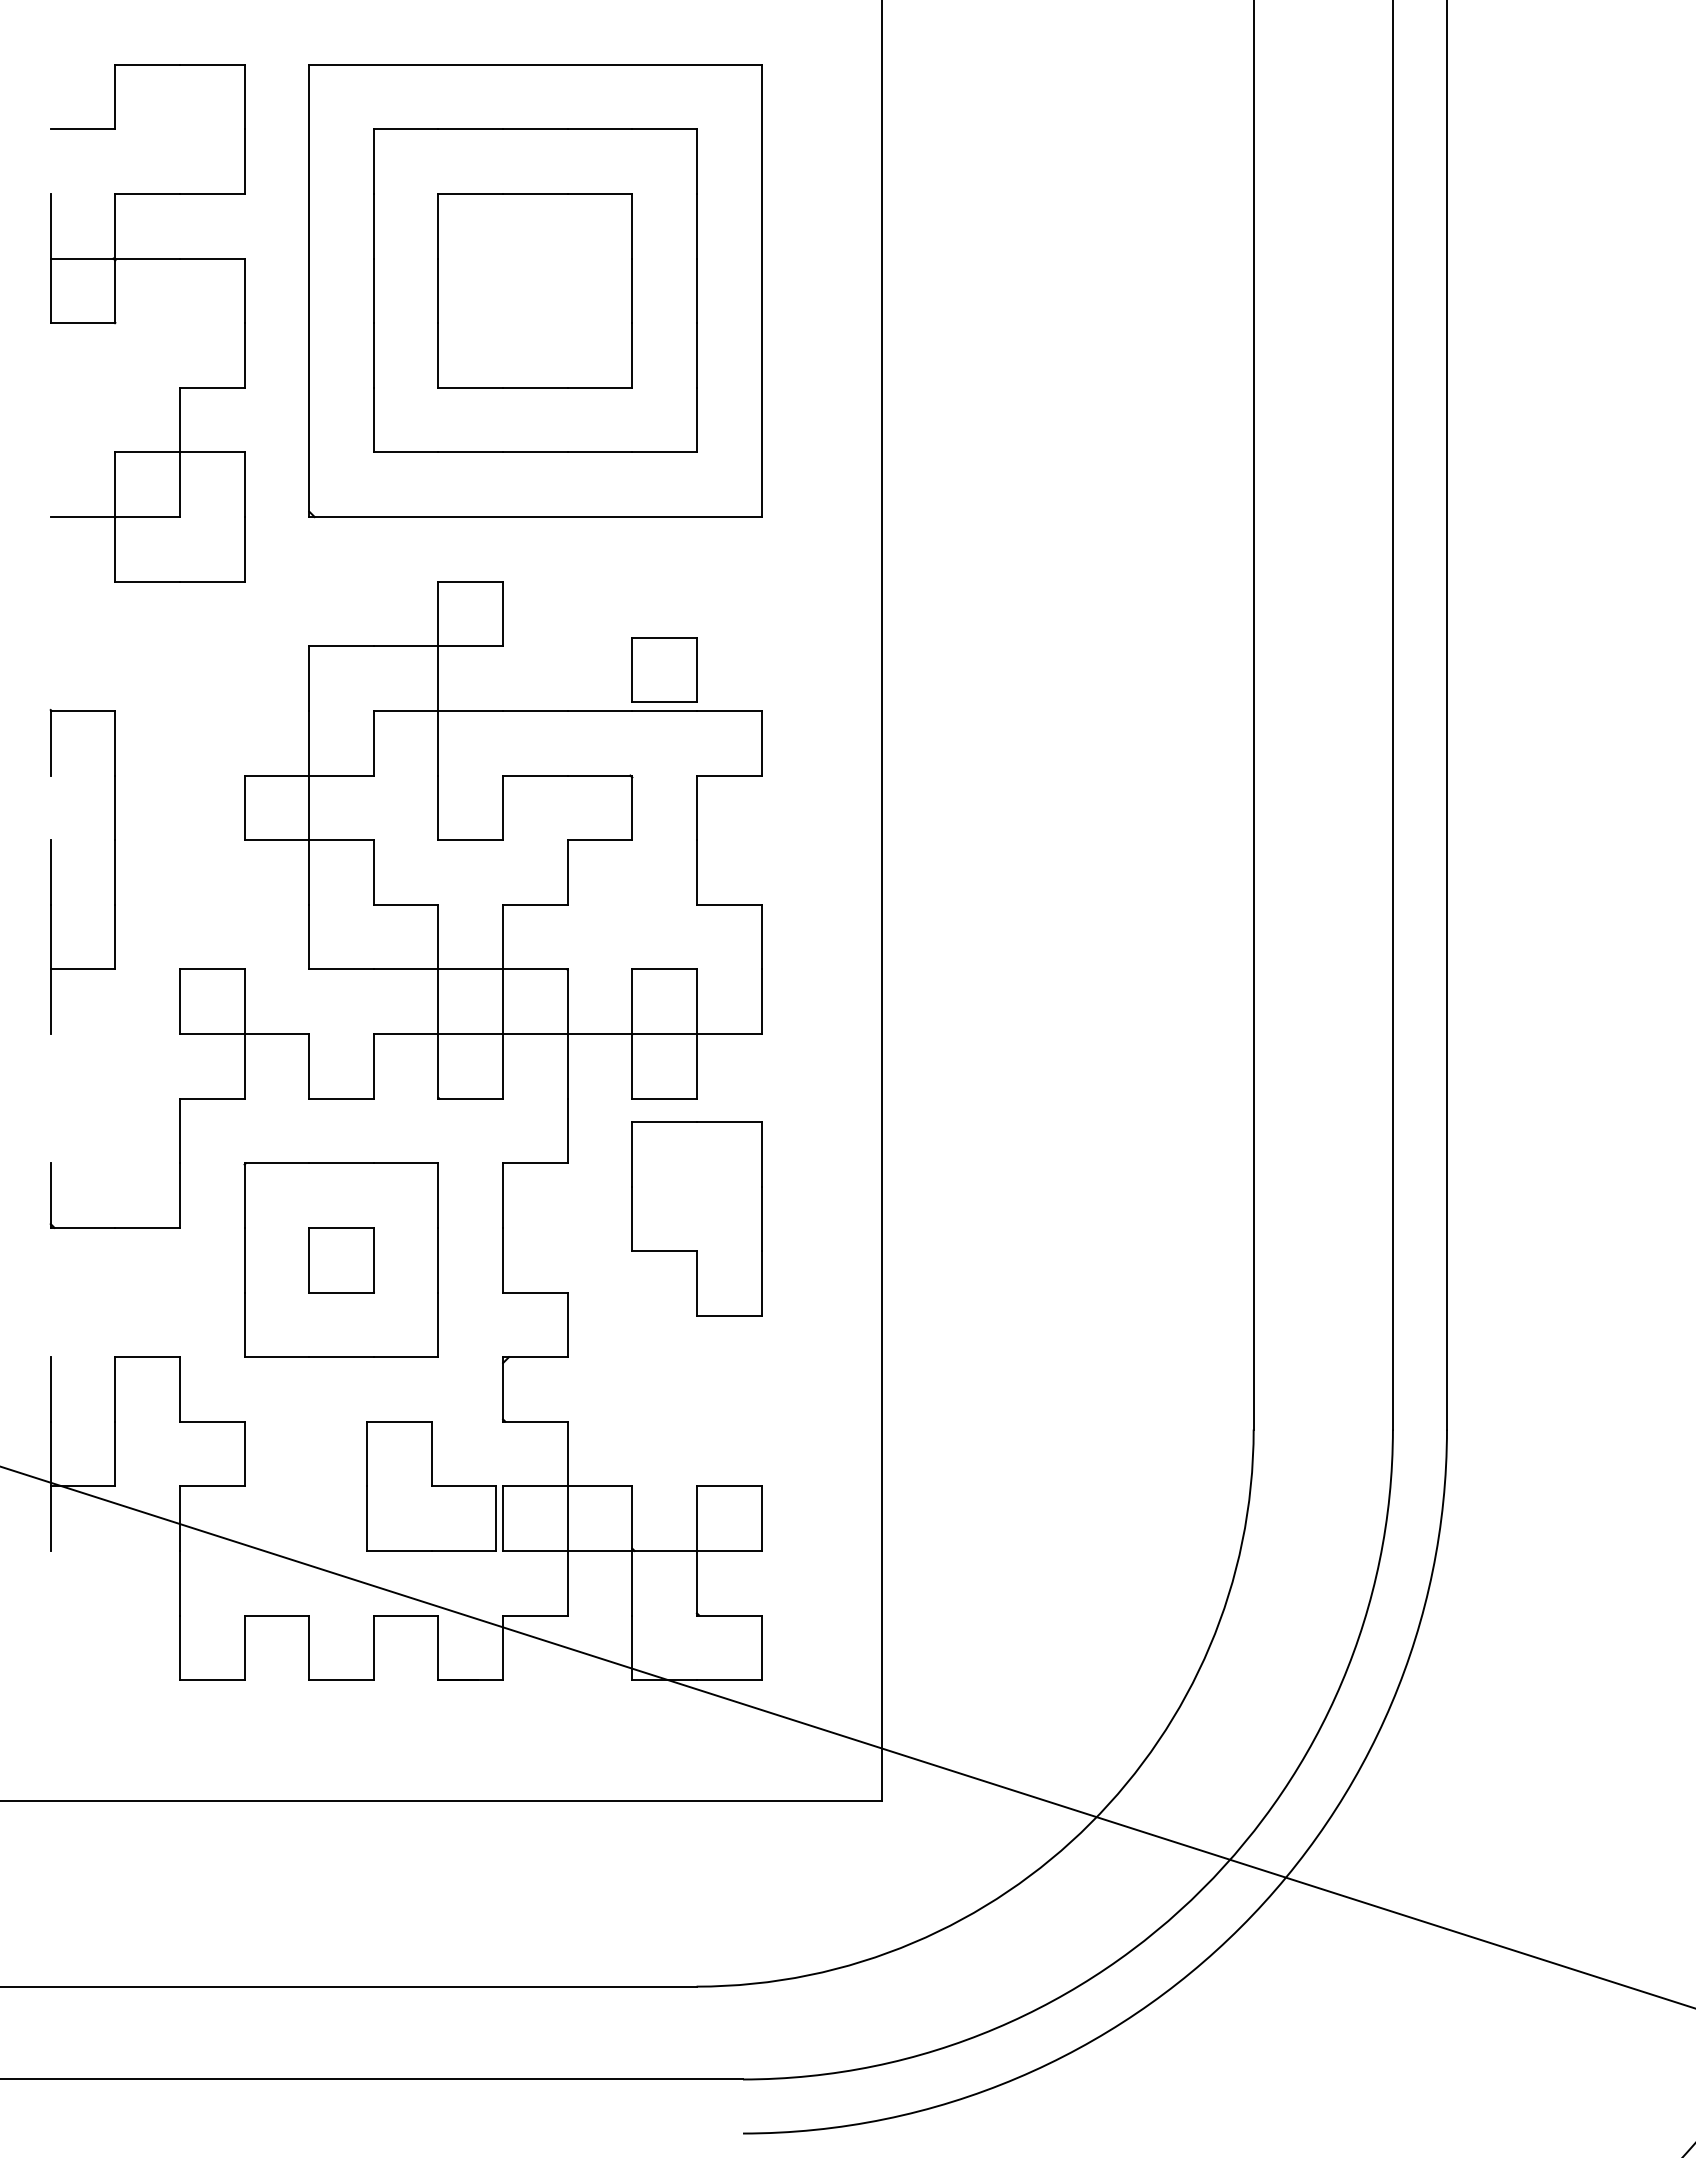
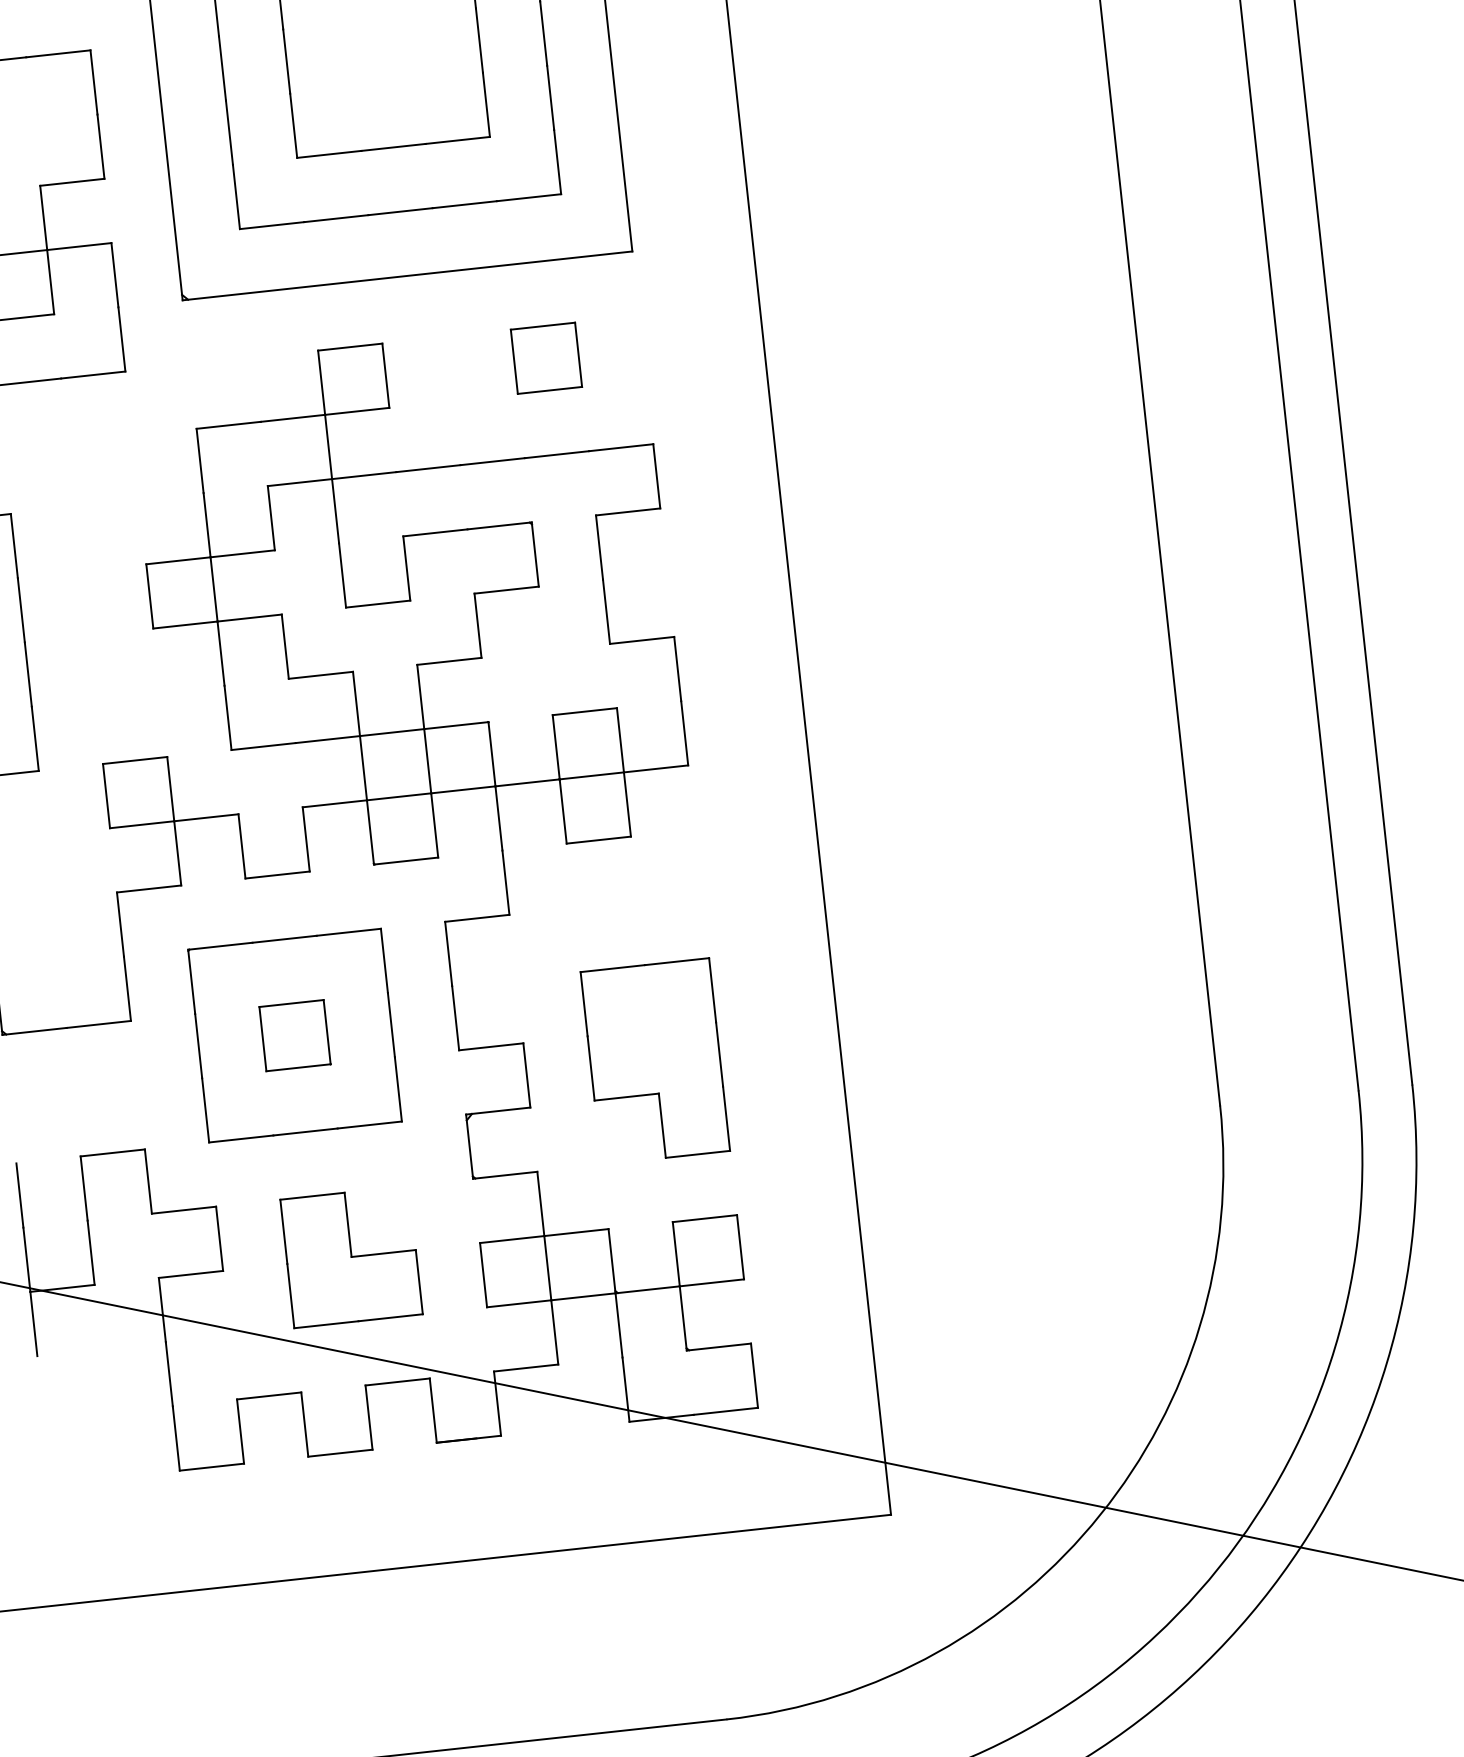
part: (664, 669) -> (546, 357), moved
part: (696, 1218) -> (654, 1061), moved
part: (431, 1486) -> (351, 1257), moved

